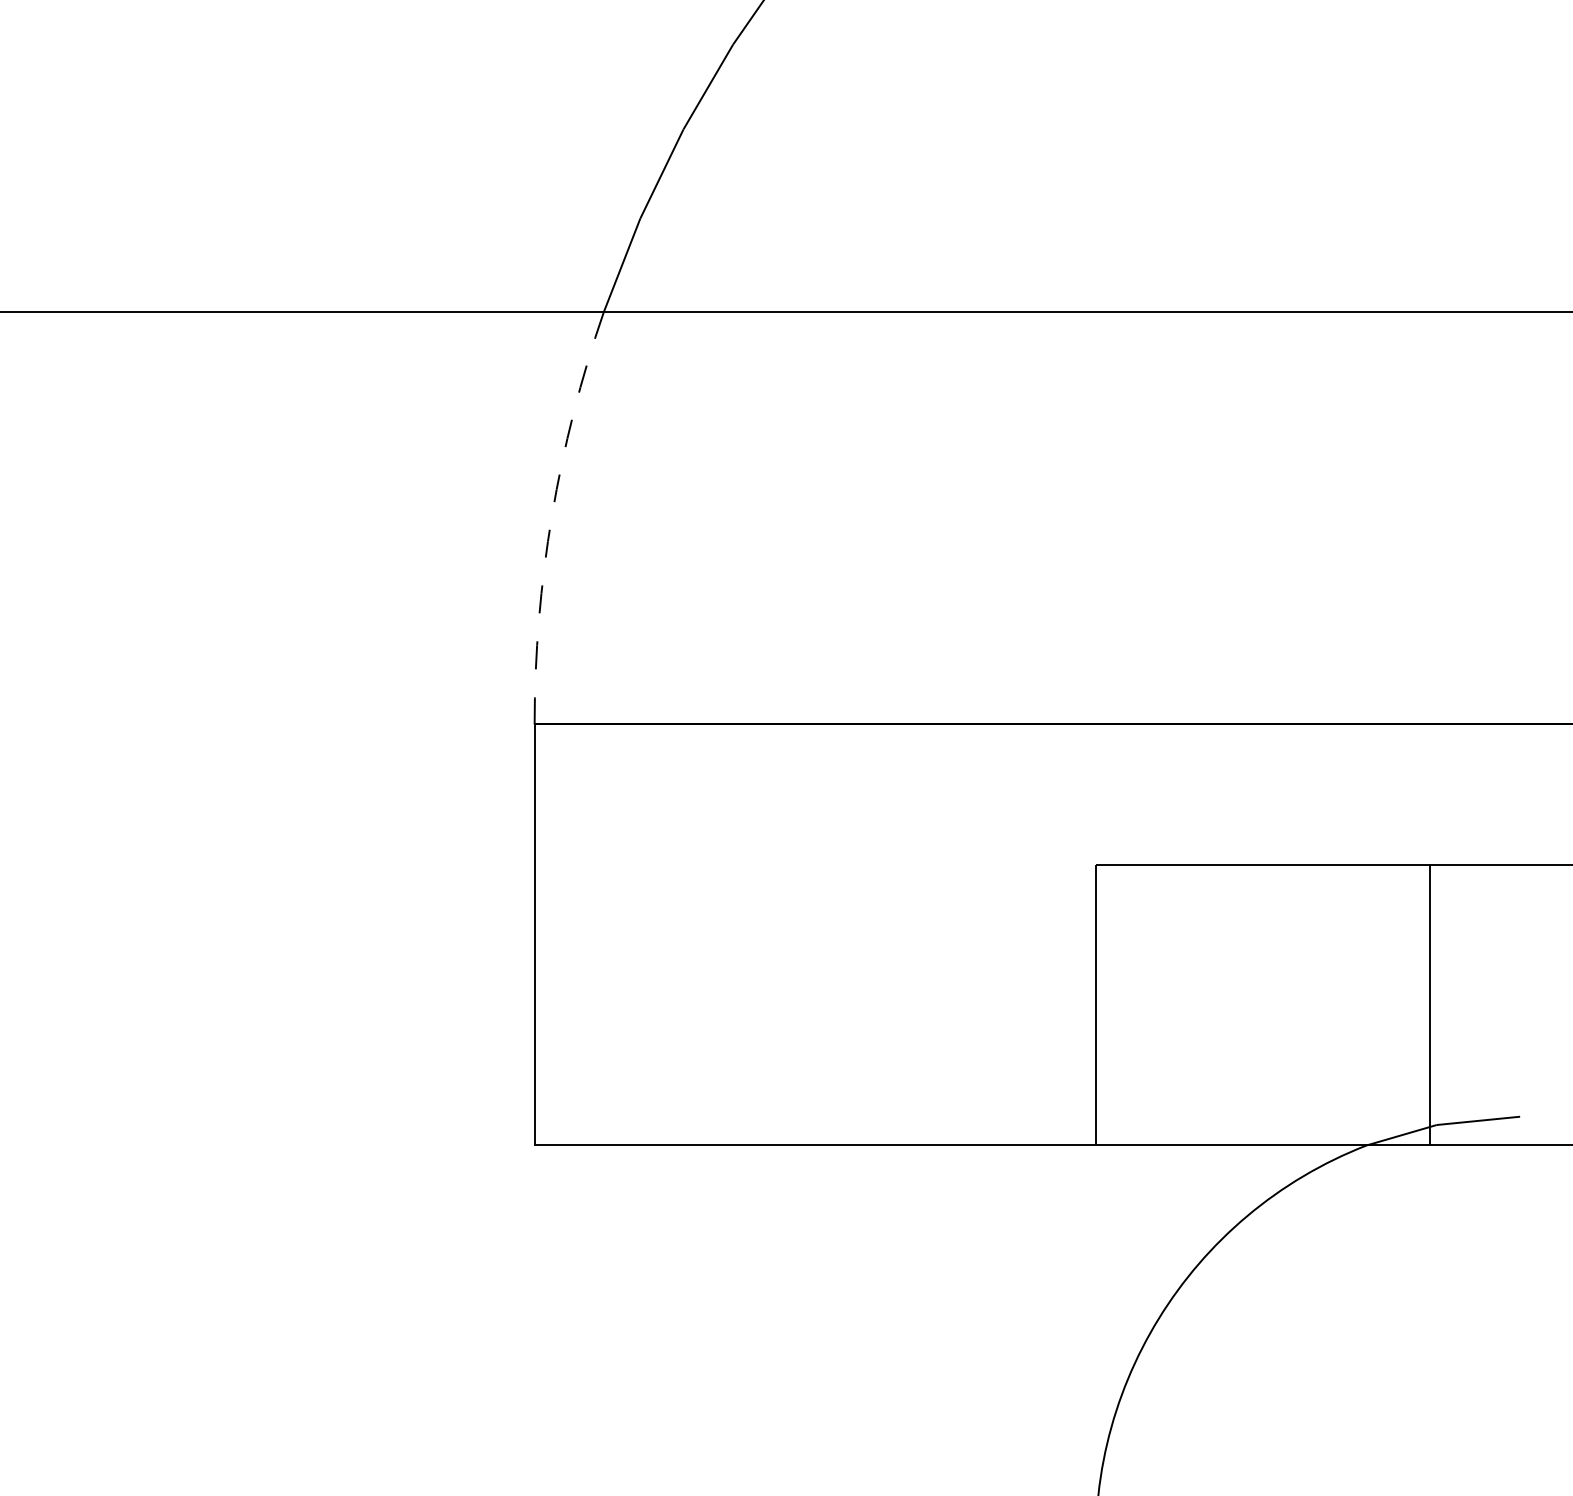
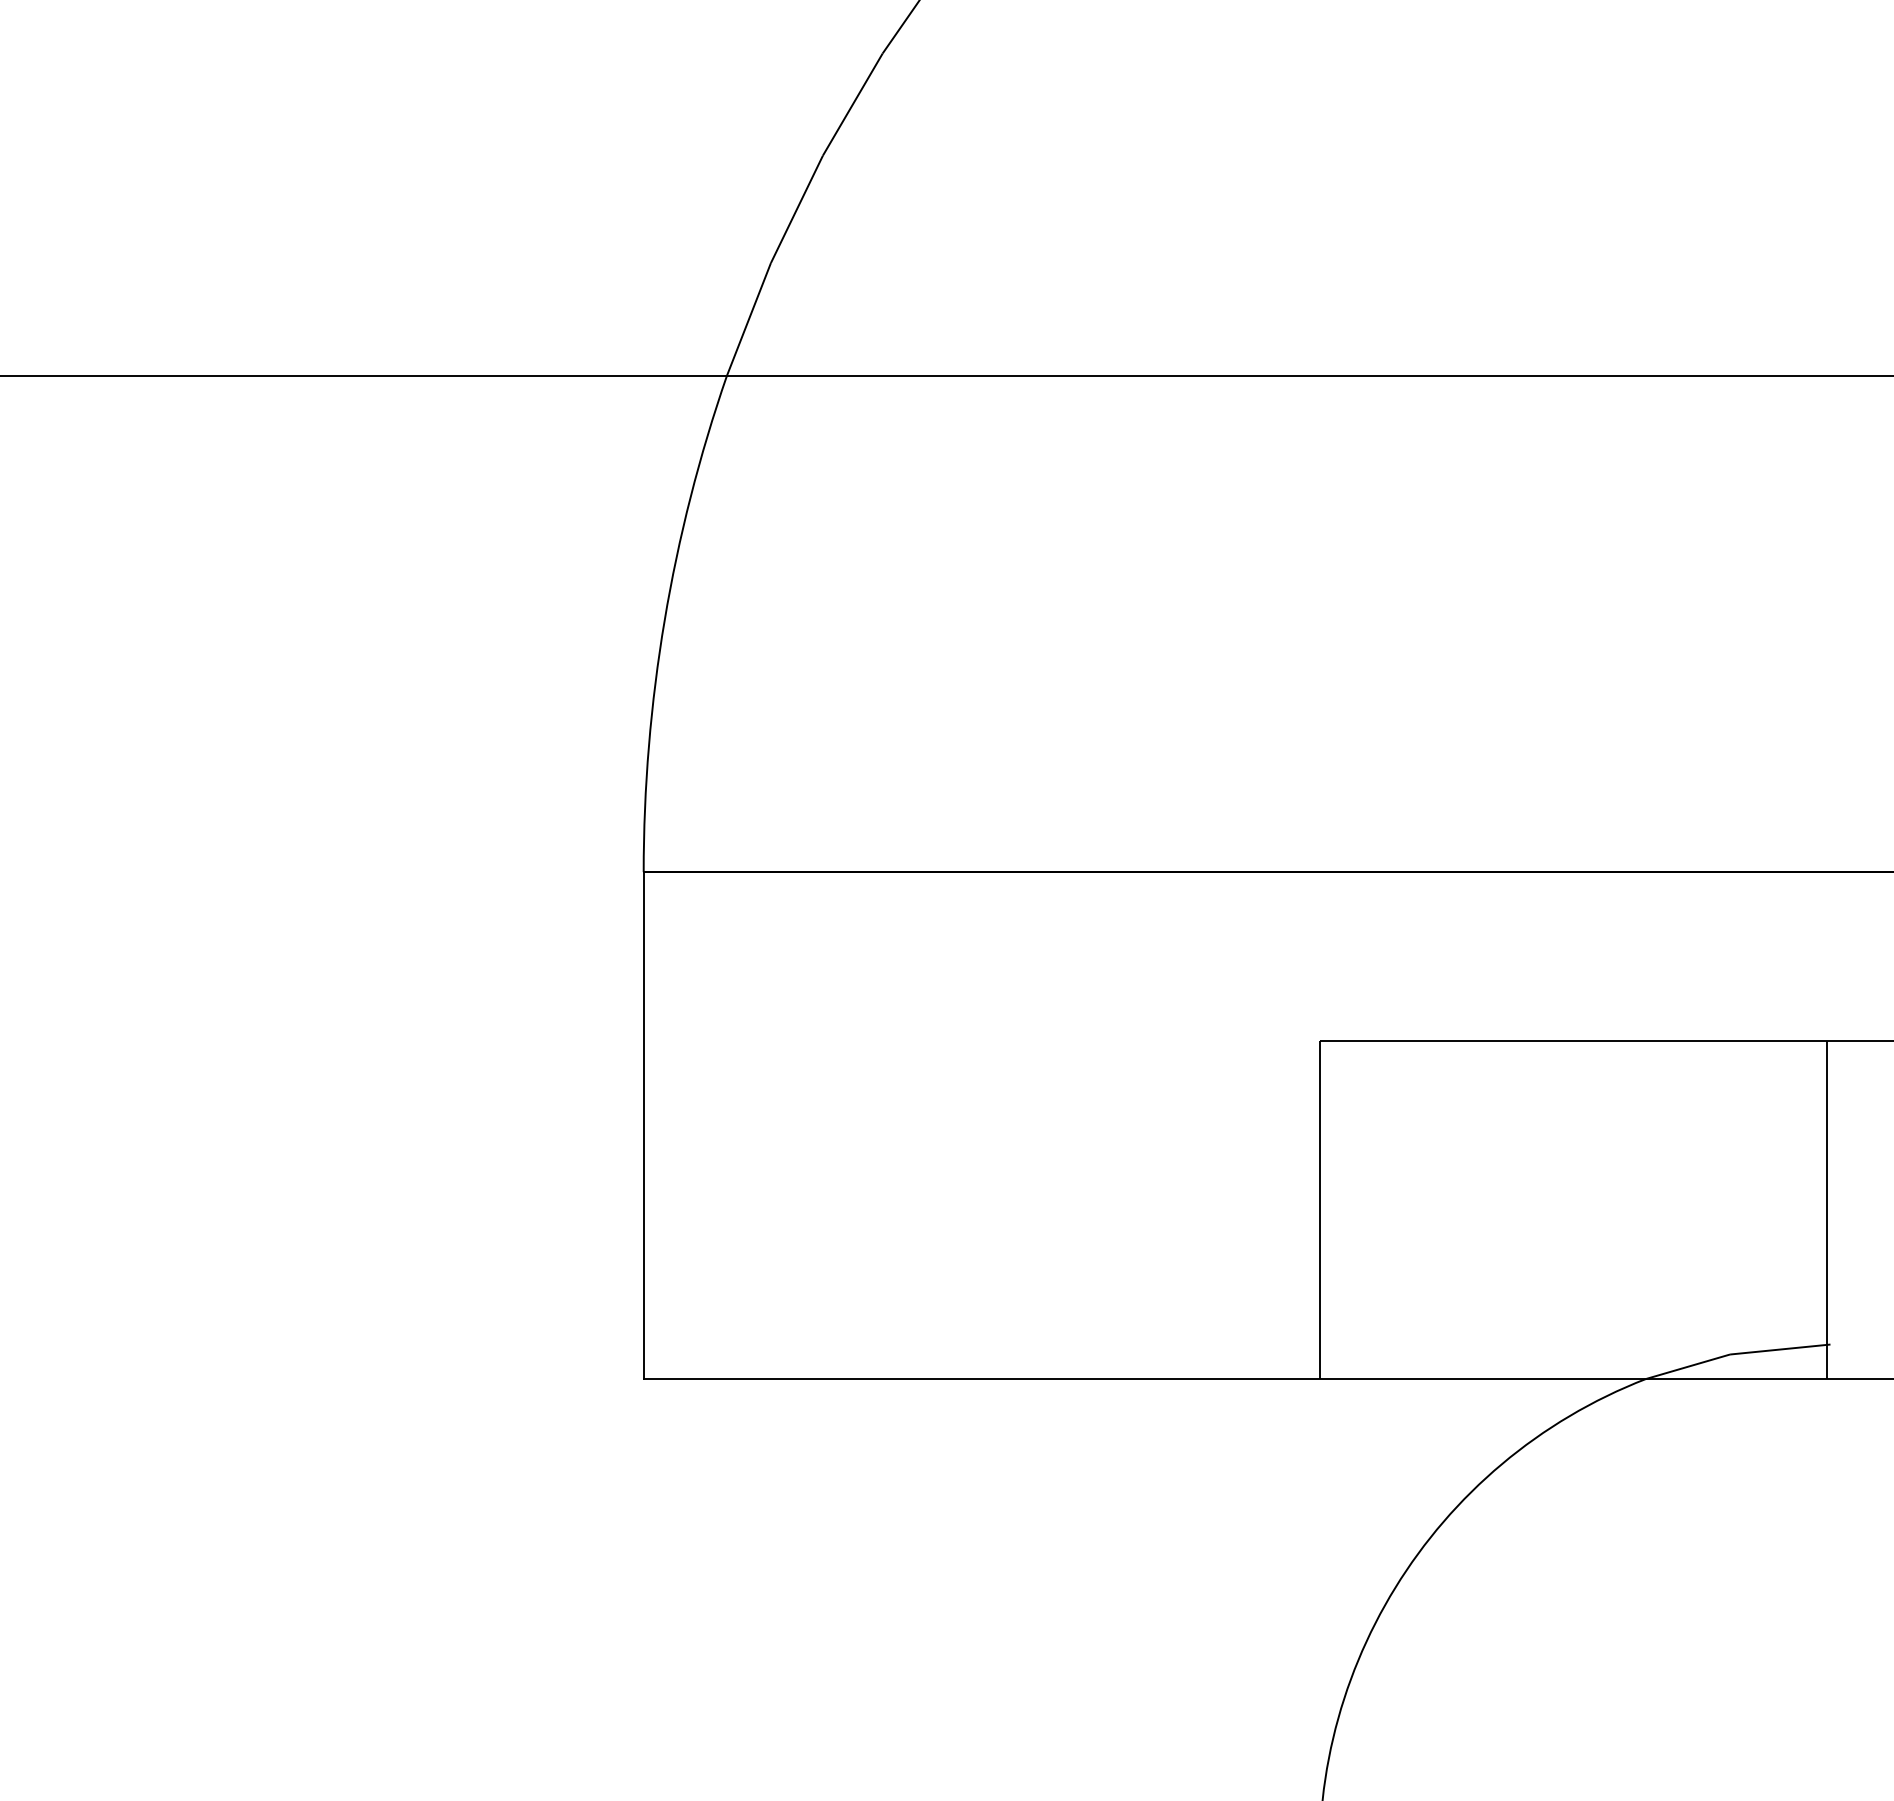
arc: (551, 515) -> (664, 620), dashed -> solid
line: (1429, 1005) -> (1826, 1210), moved

